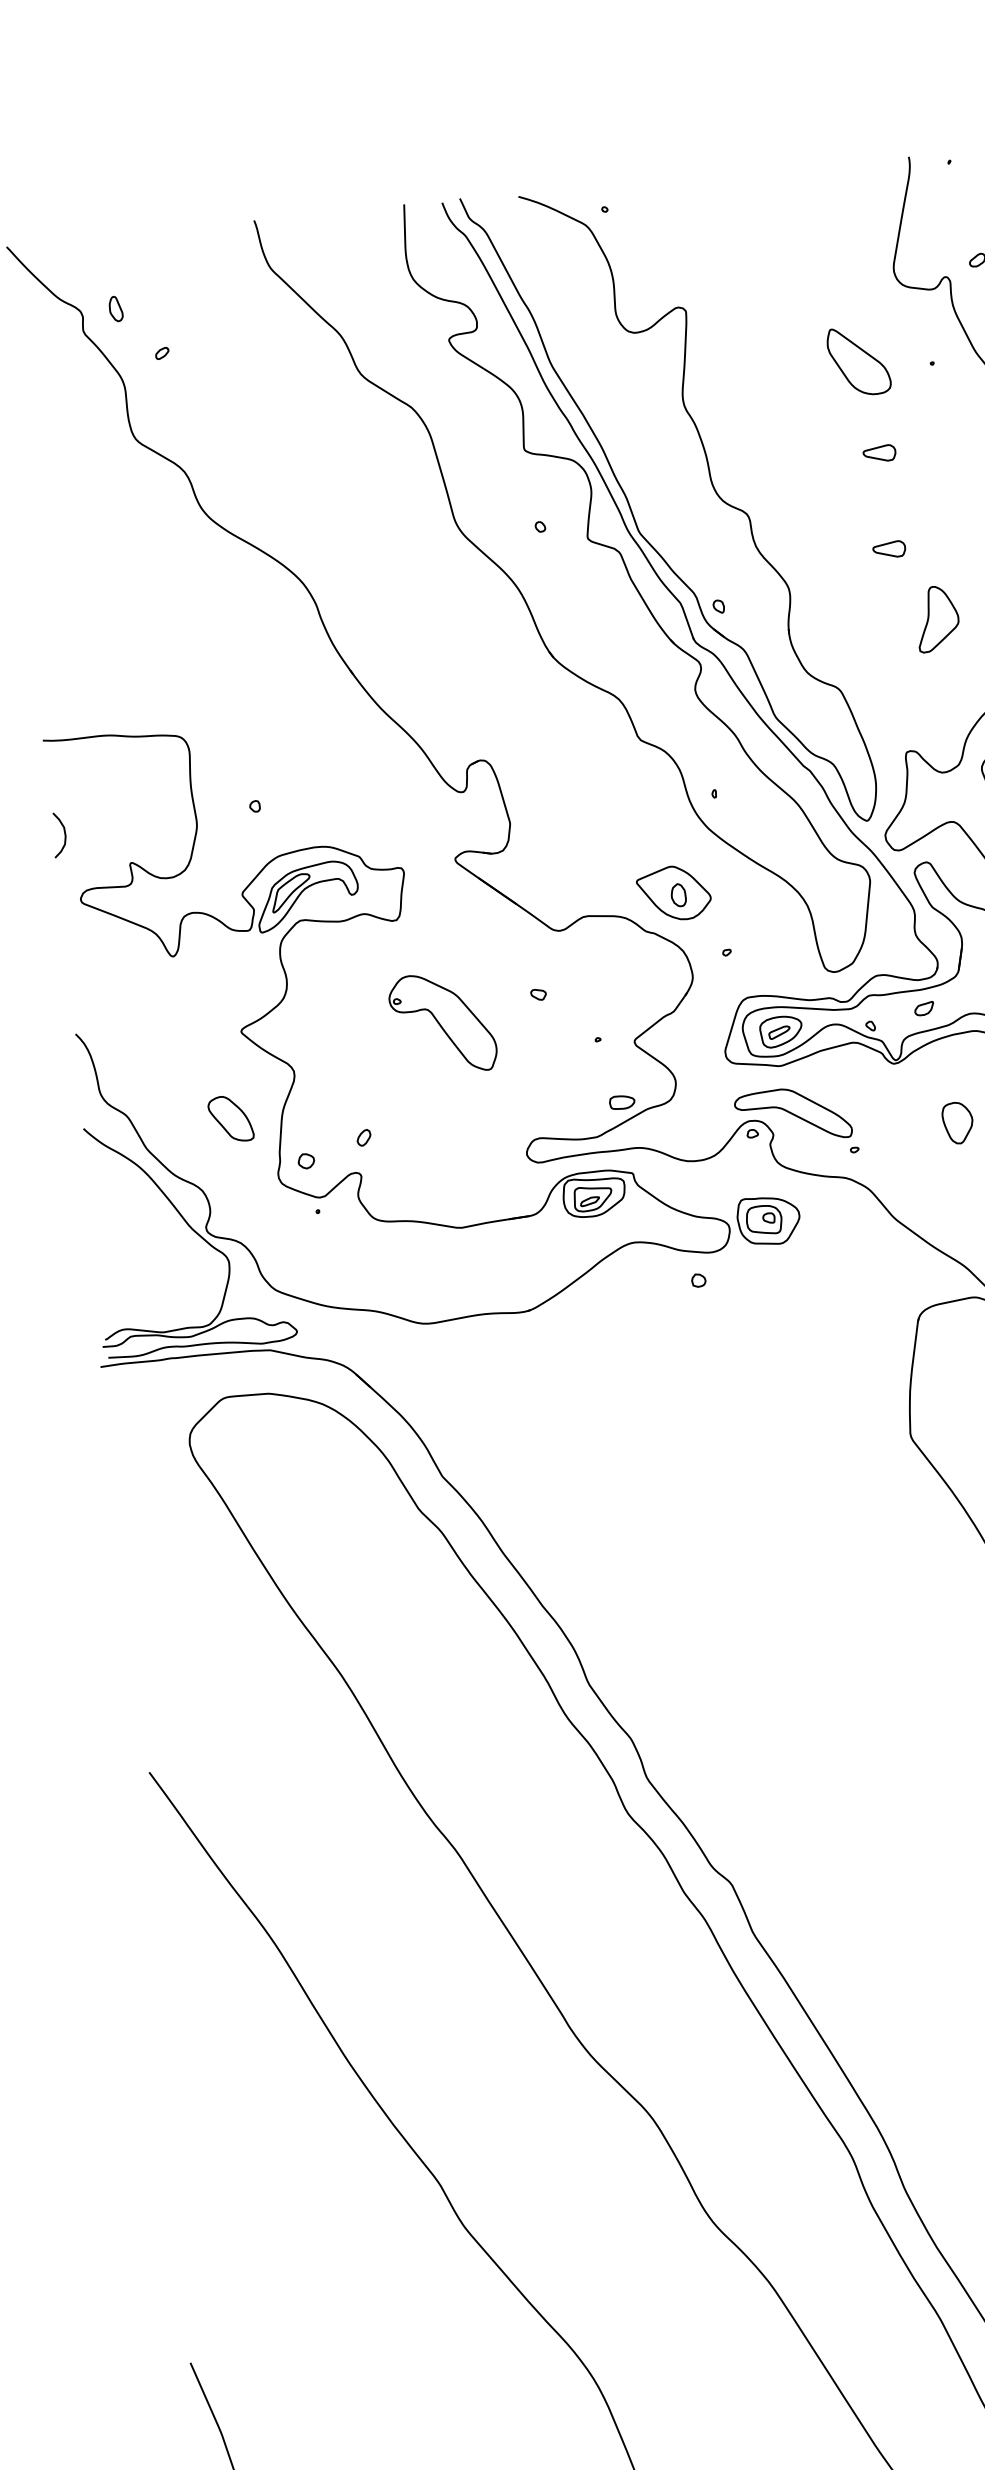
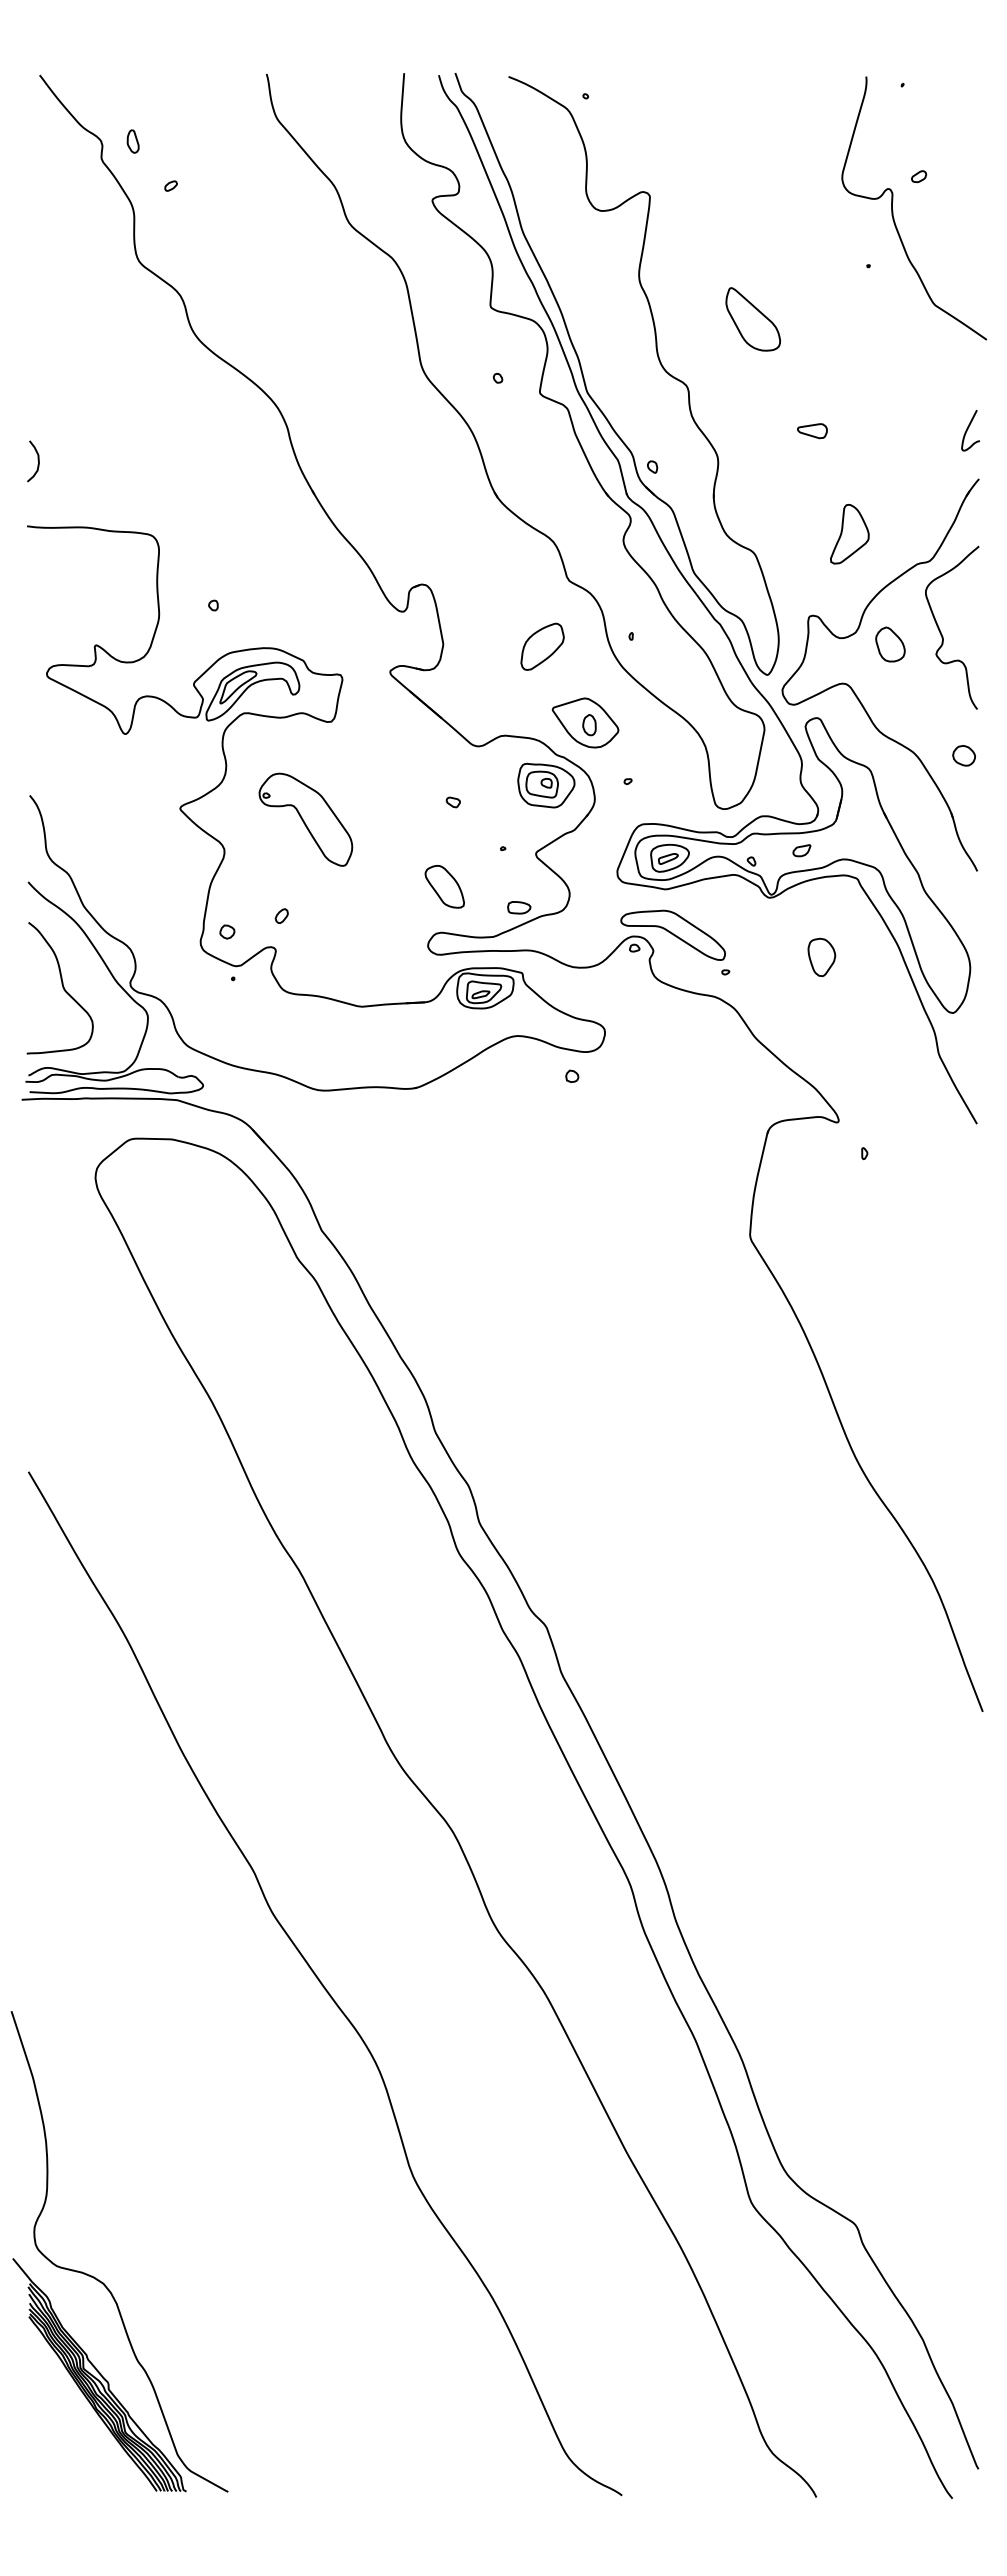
part: (859, 361) -> (753, 319), moved
part: (879, 454) -> (812, 343), removed
part: (937, 619) -> (849, 534), moved
part: (618, 814) -> (542, 646), added
curve: (63, 833) -> (37, 460), moved
part: (442, 1023) -> (305, 819), moved
part: (230, 1118) -> (444, 886), moved
part: (769, 1220) -> (546, 785), moved
curve: (132, 1240) -> (62, 987), added

